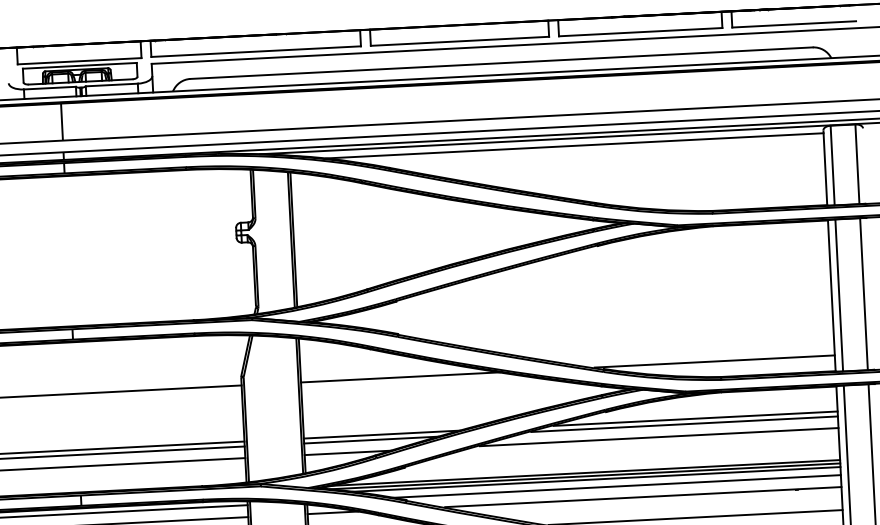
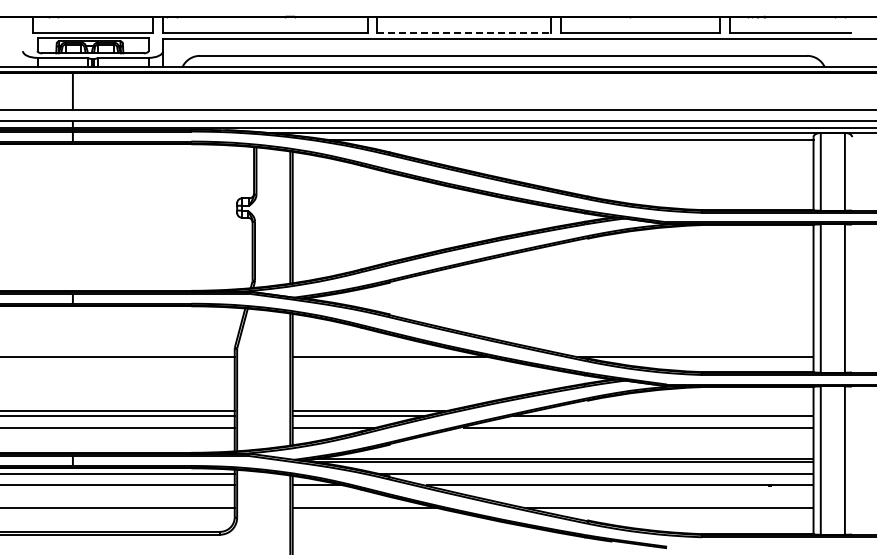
line: (460, 41) -> (464, 32), solid -> dashed
line: (695, 418) -> (674, 411), removed
line: (596, 479) -> (575, 465), removed

